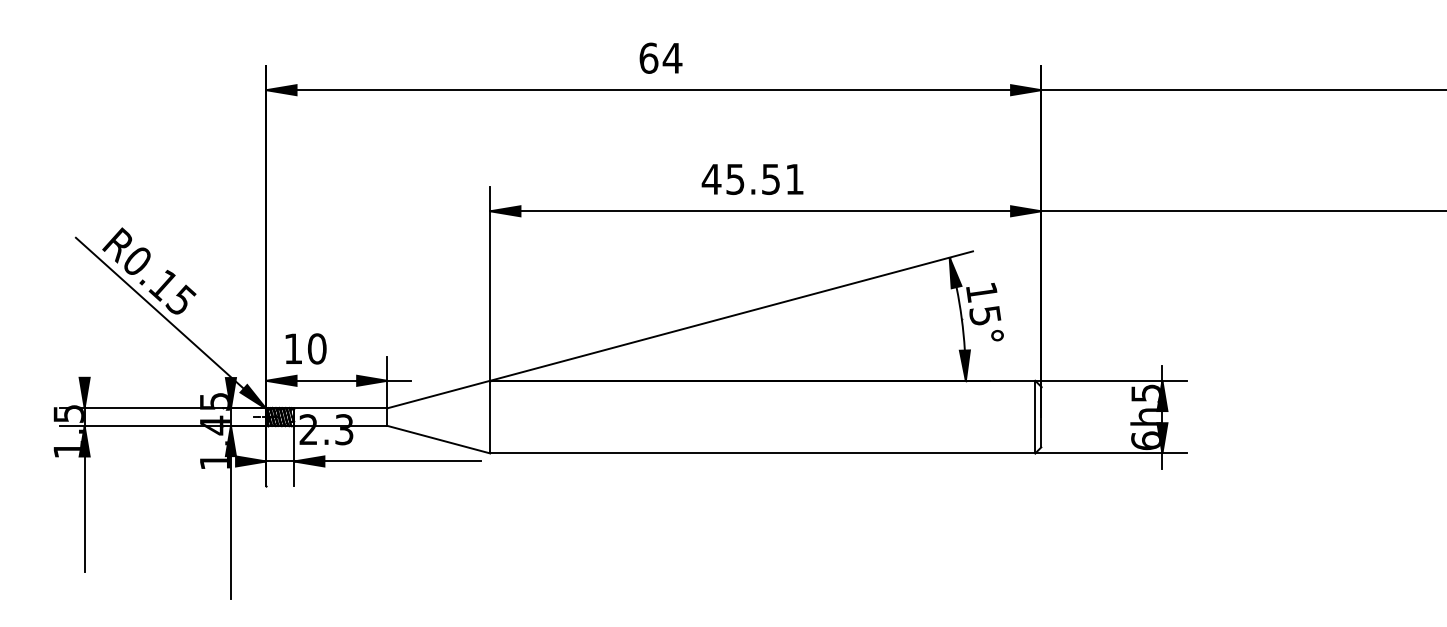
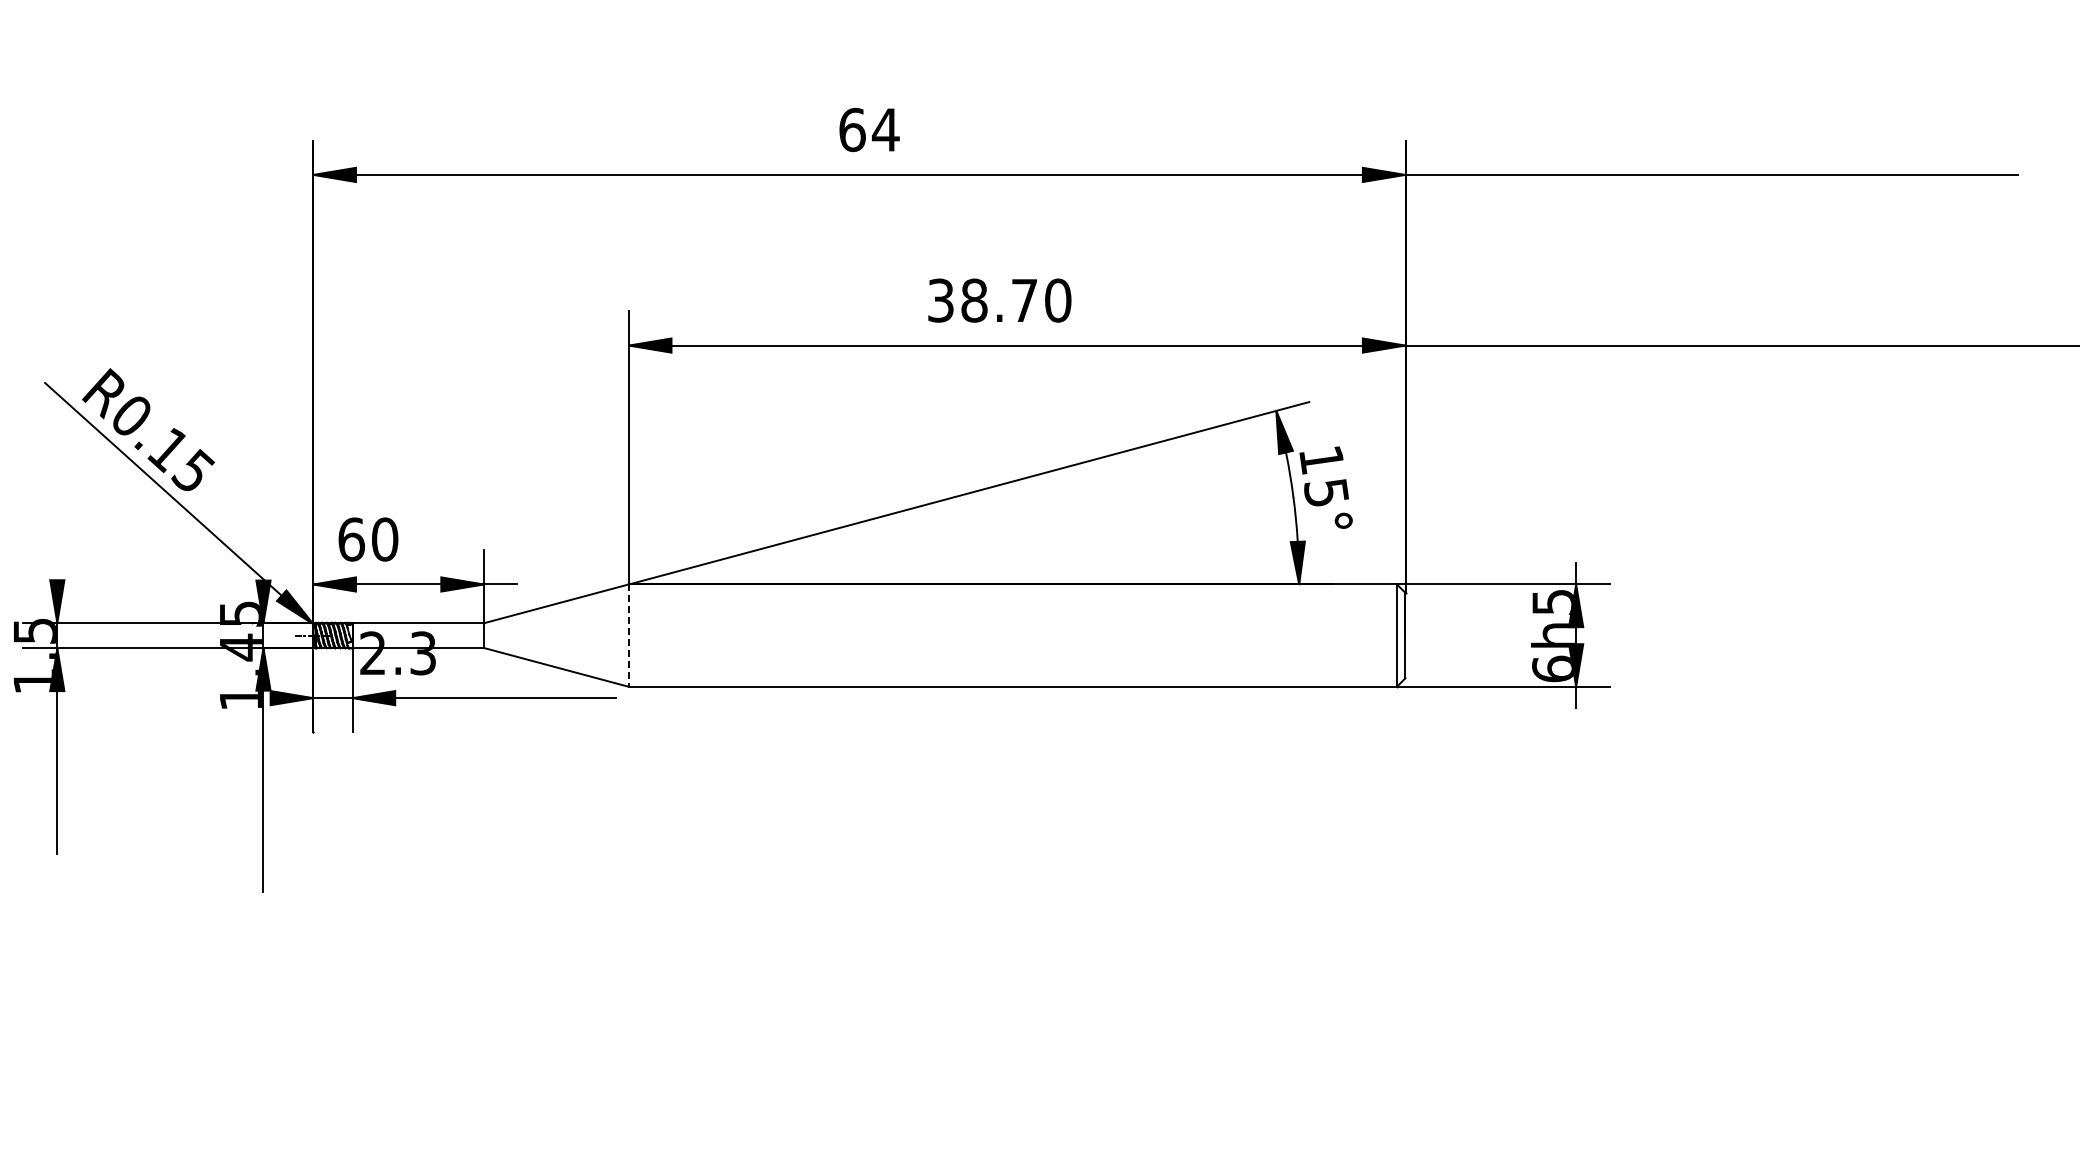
text: (753, 179) -> (999, 300), 45.51 -> 38.70
text: (293, 348) -> (351, 539), 10 -> 60
line: (489, 417) -> (628, 636), solid -> dashed

